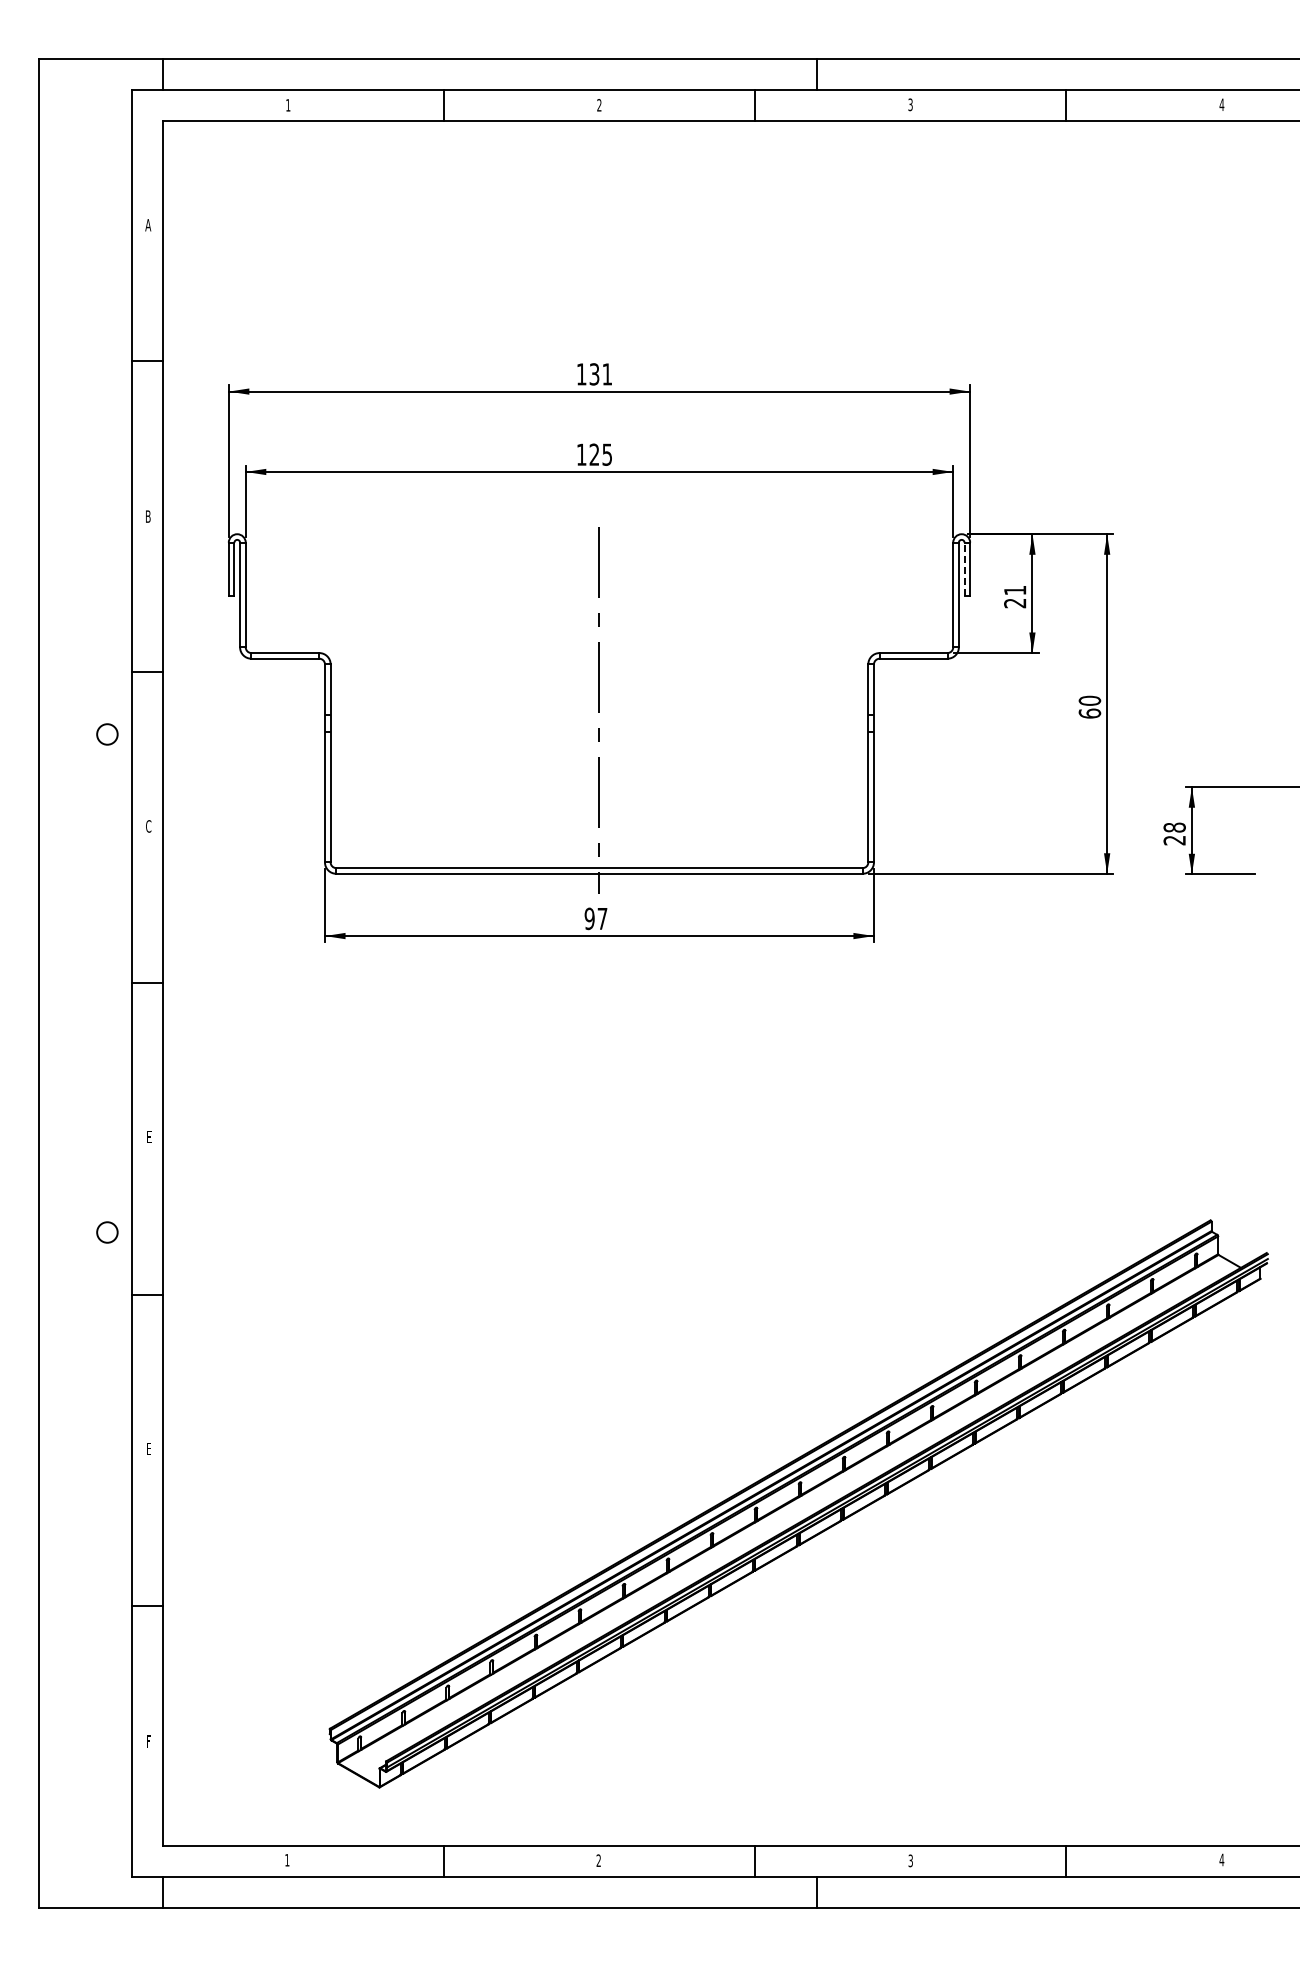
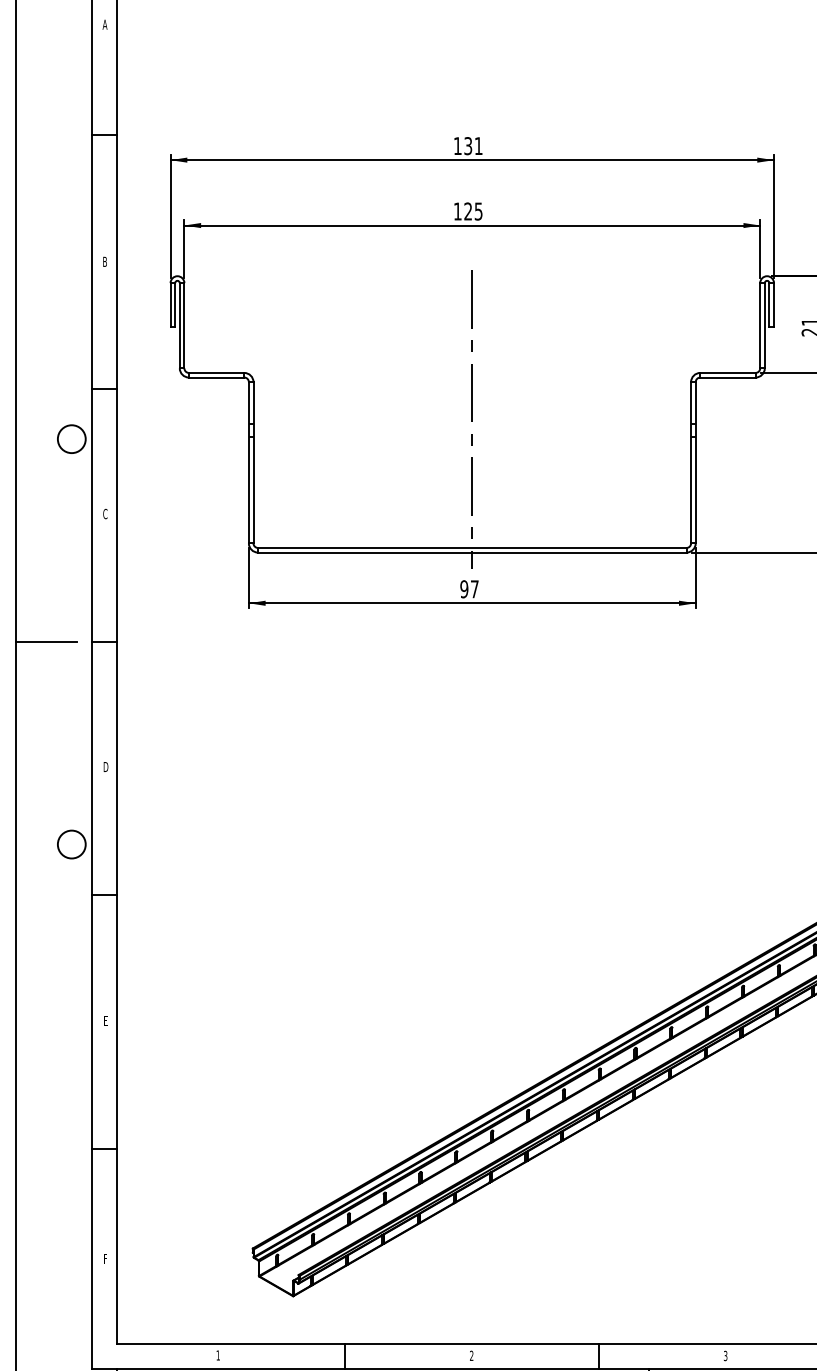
line: (964, 569) -> (769, 304), dashed -> solid
circle: (107, 734) -> (71, 439), size x1.67
line: (75, 983) -> (45, 641), added
text: (149, 1137) -> (106, 767), E -> D
circle: (107, 1232) -> (71, 844), size x1.67

